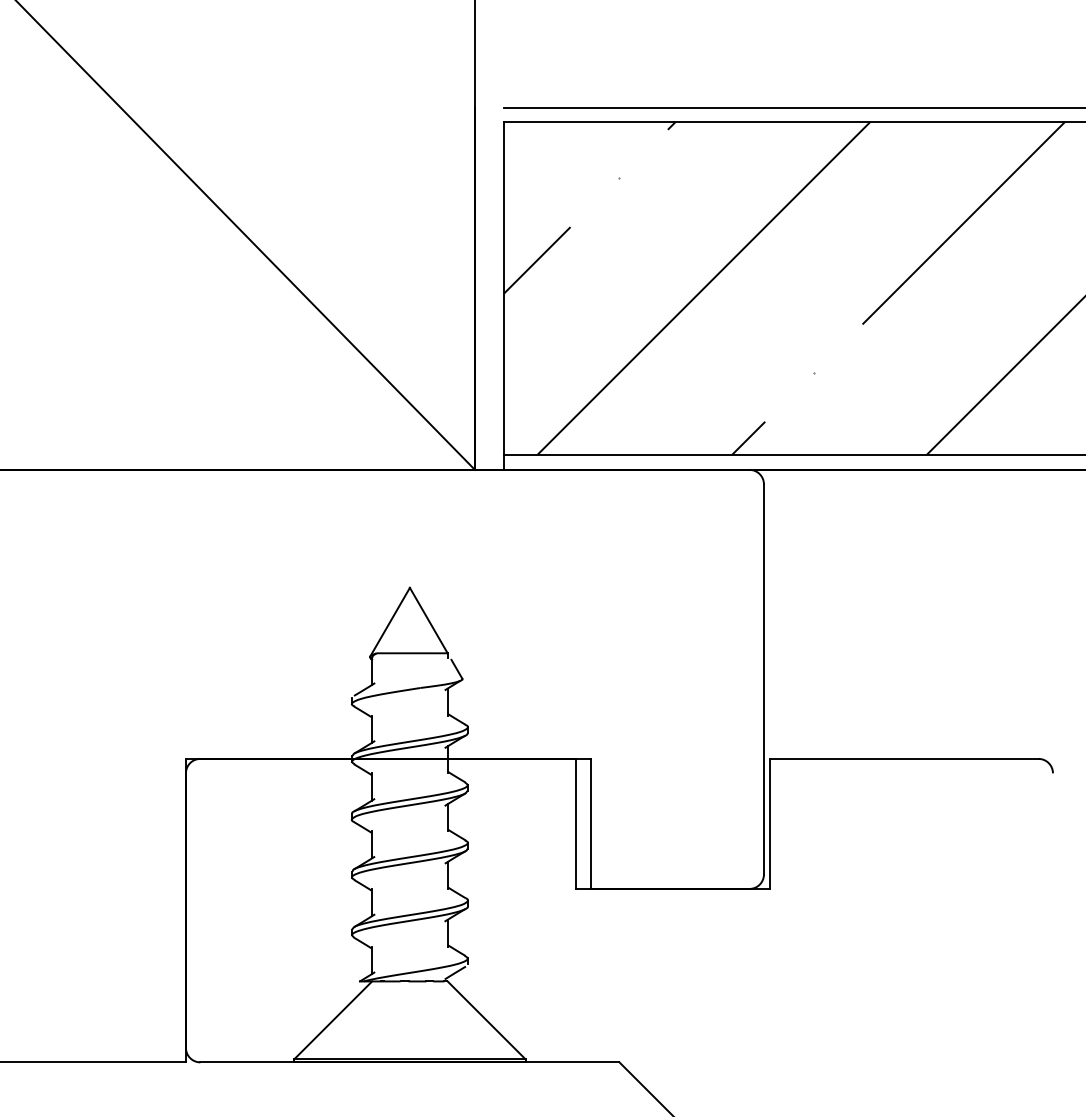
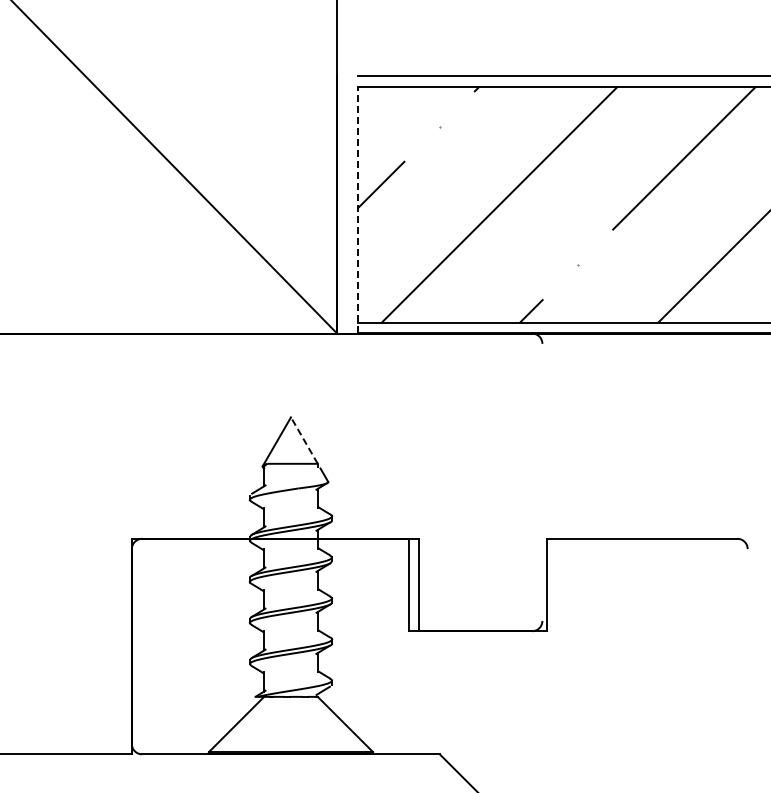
line: (503, 295) -> (357, 209), solid -> dashed
line: (428, 620) -> (304, 440), solid -> dashed
line: (764, 678) -> (542, 481), removed

